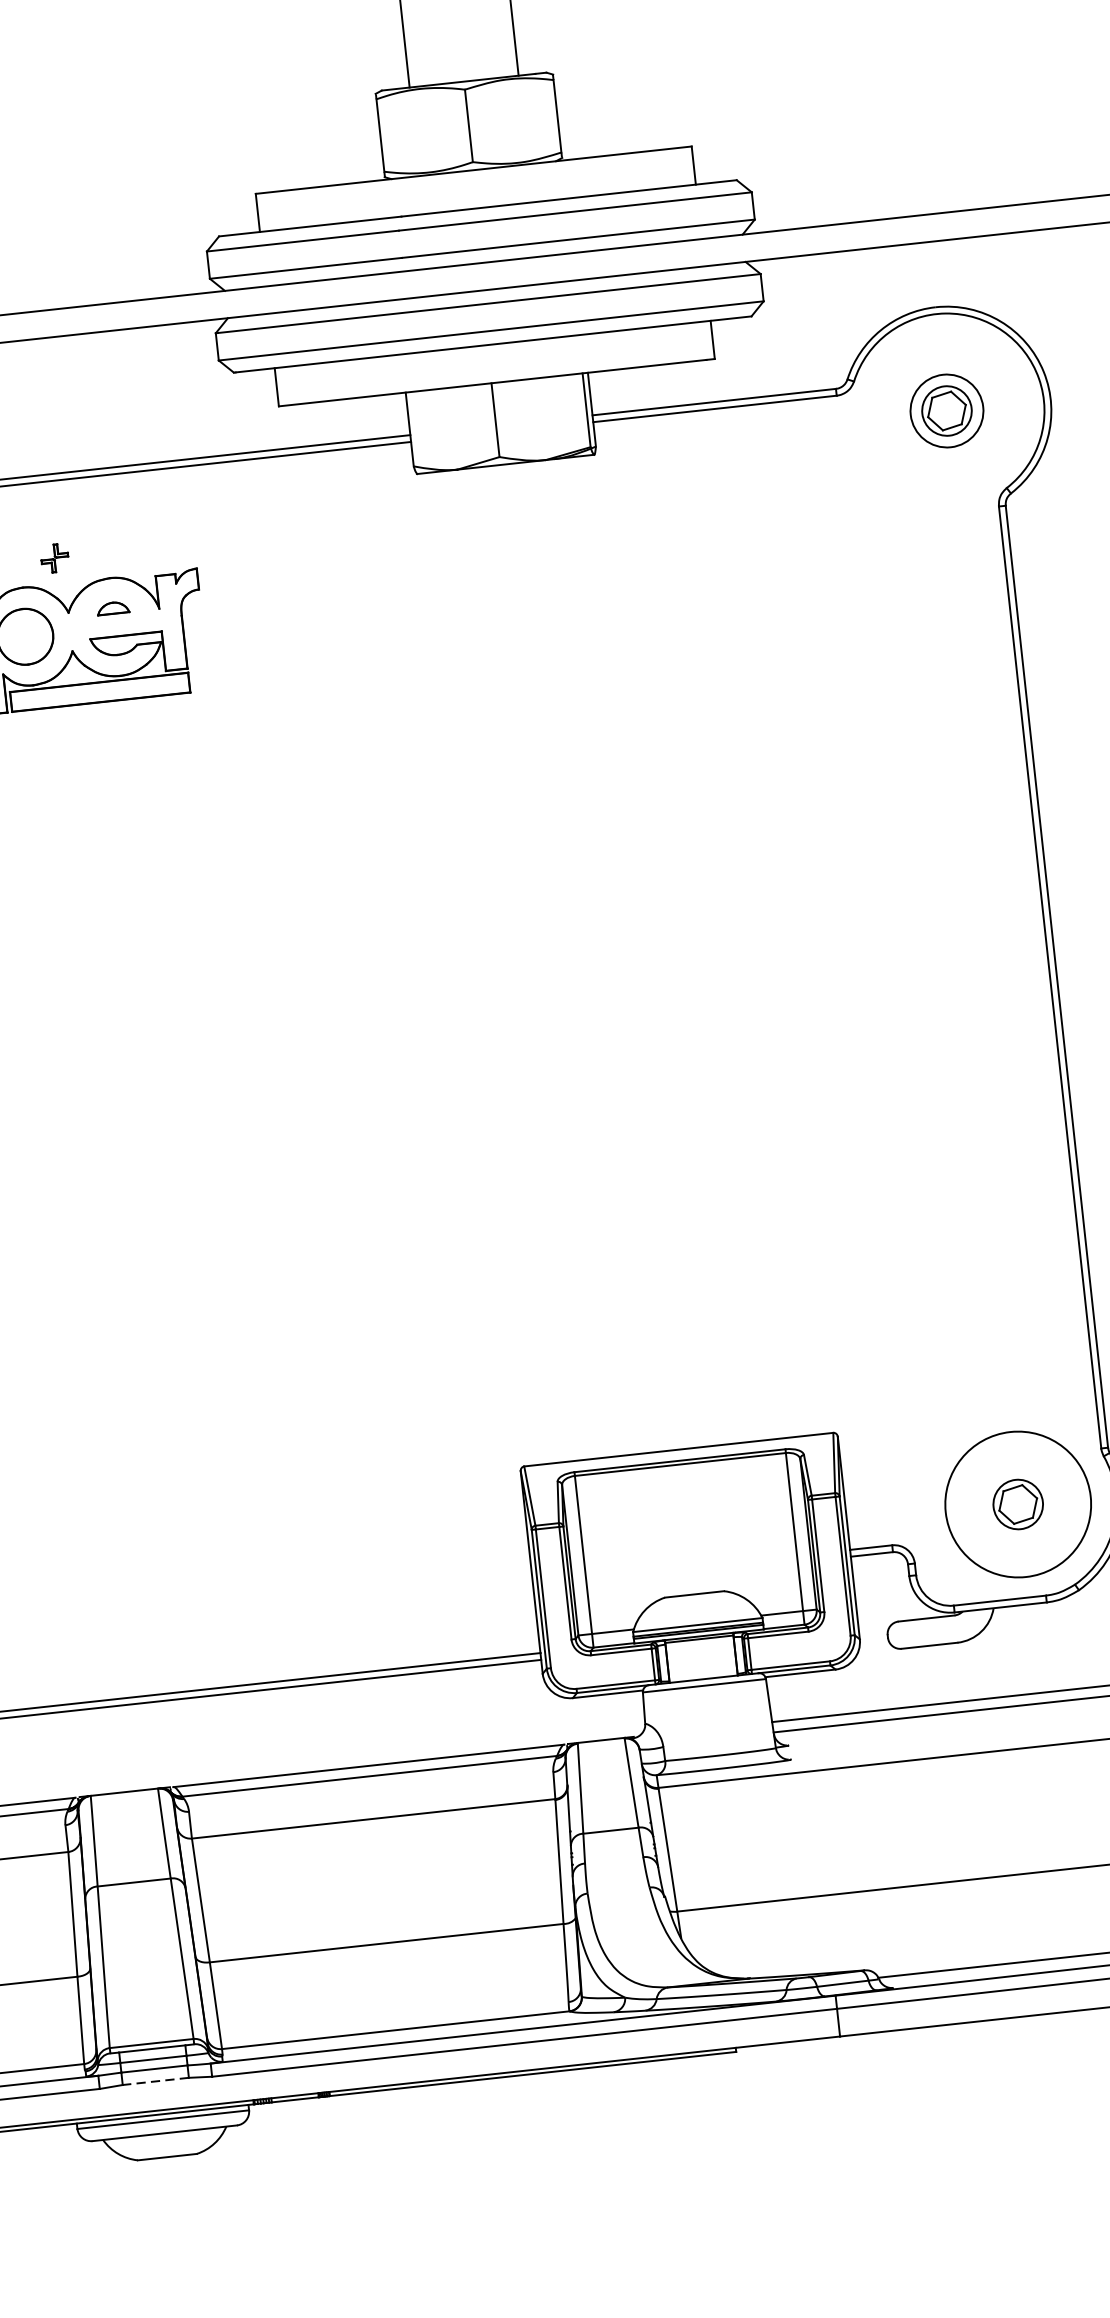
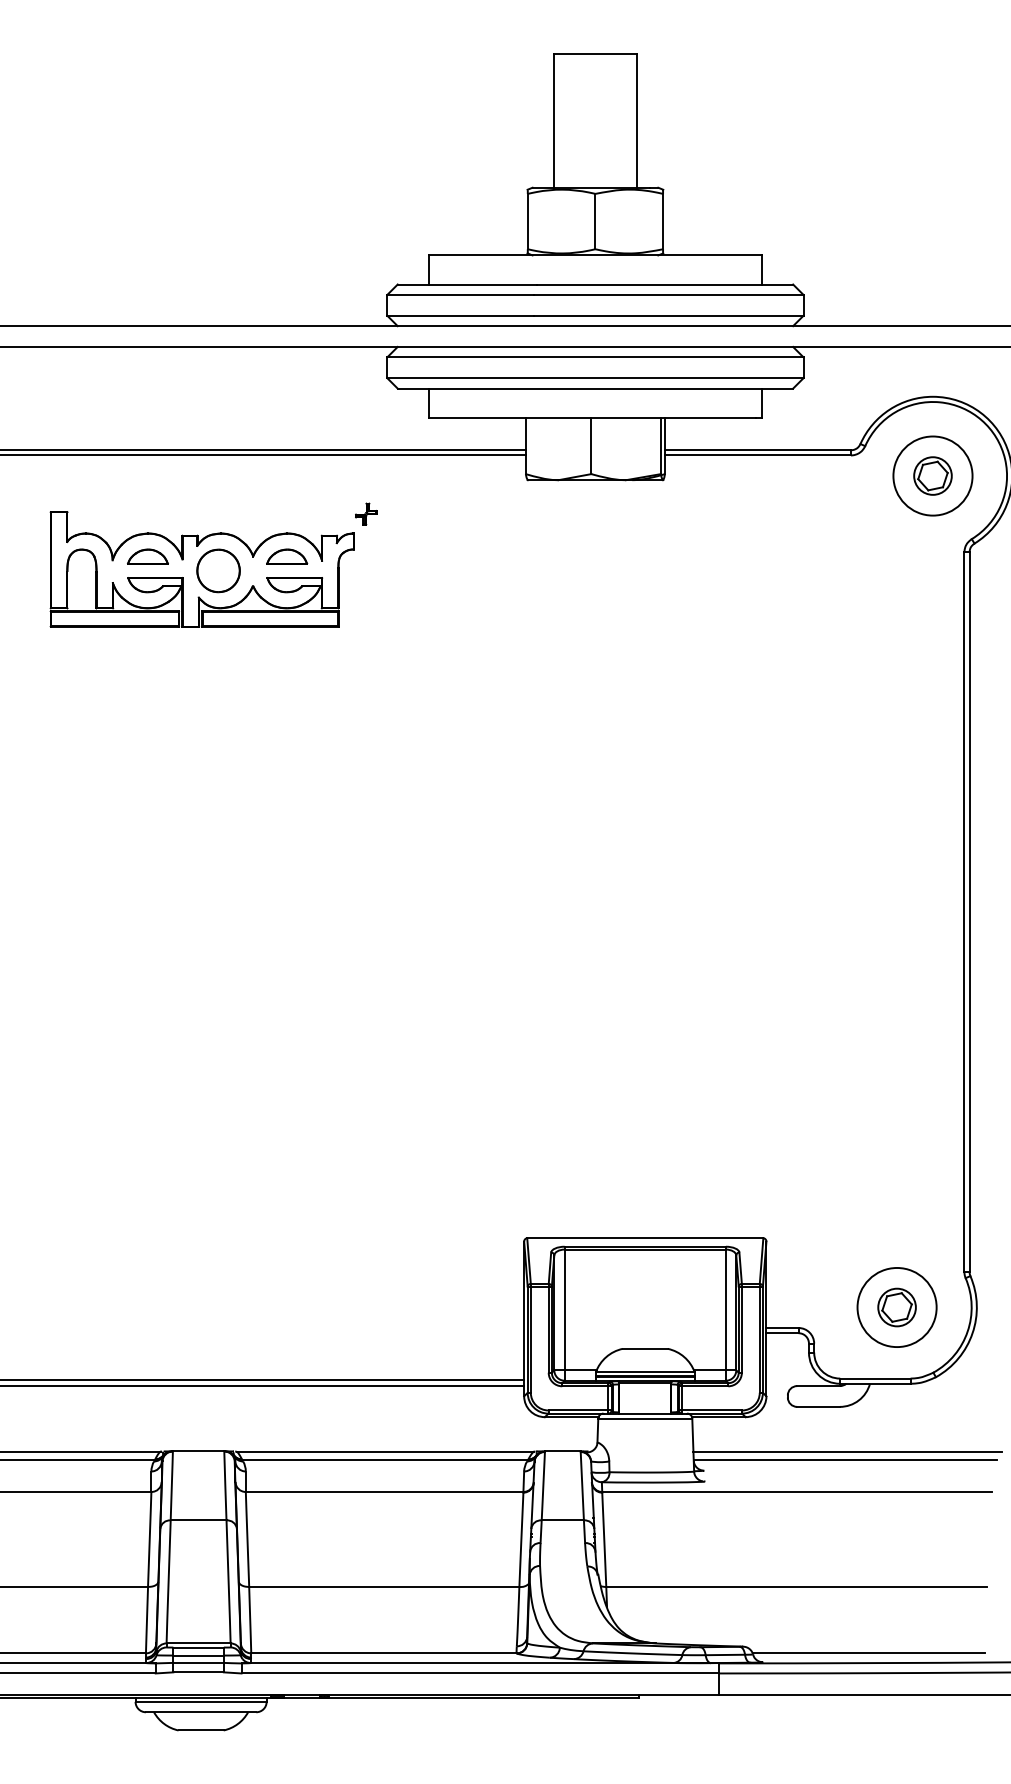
circle: (946, 410) -> (932, 475), size x1.43
part: (55, 557) -> (366, 513), moved
part: (113, 608) -> (287, 556), size x1.67
circle: (1017, 1504) -> (896, 1307), size x0.71
line: (155, 2081) -> (198, 1672), dashed -> solid

